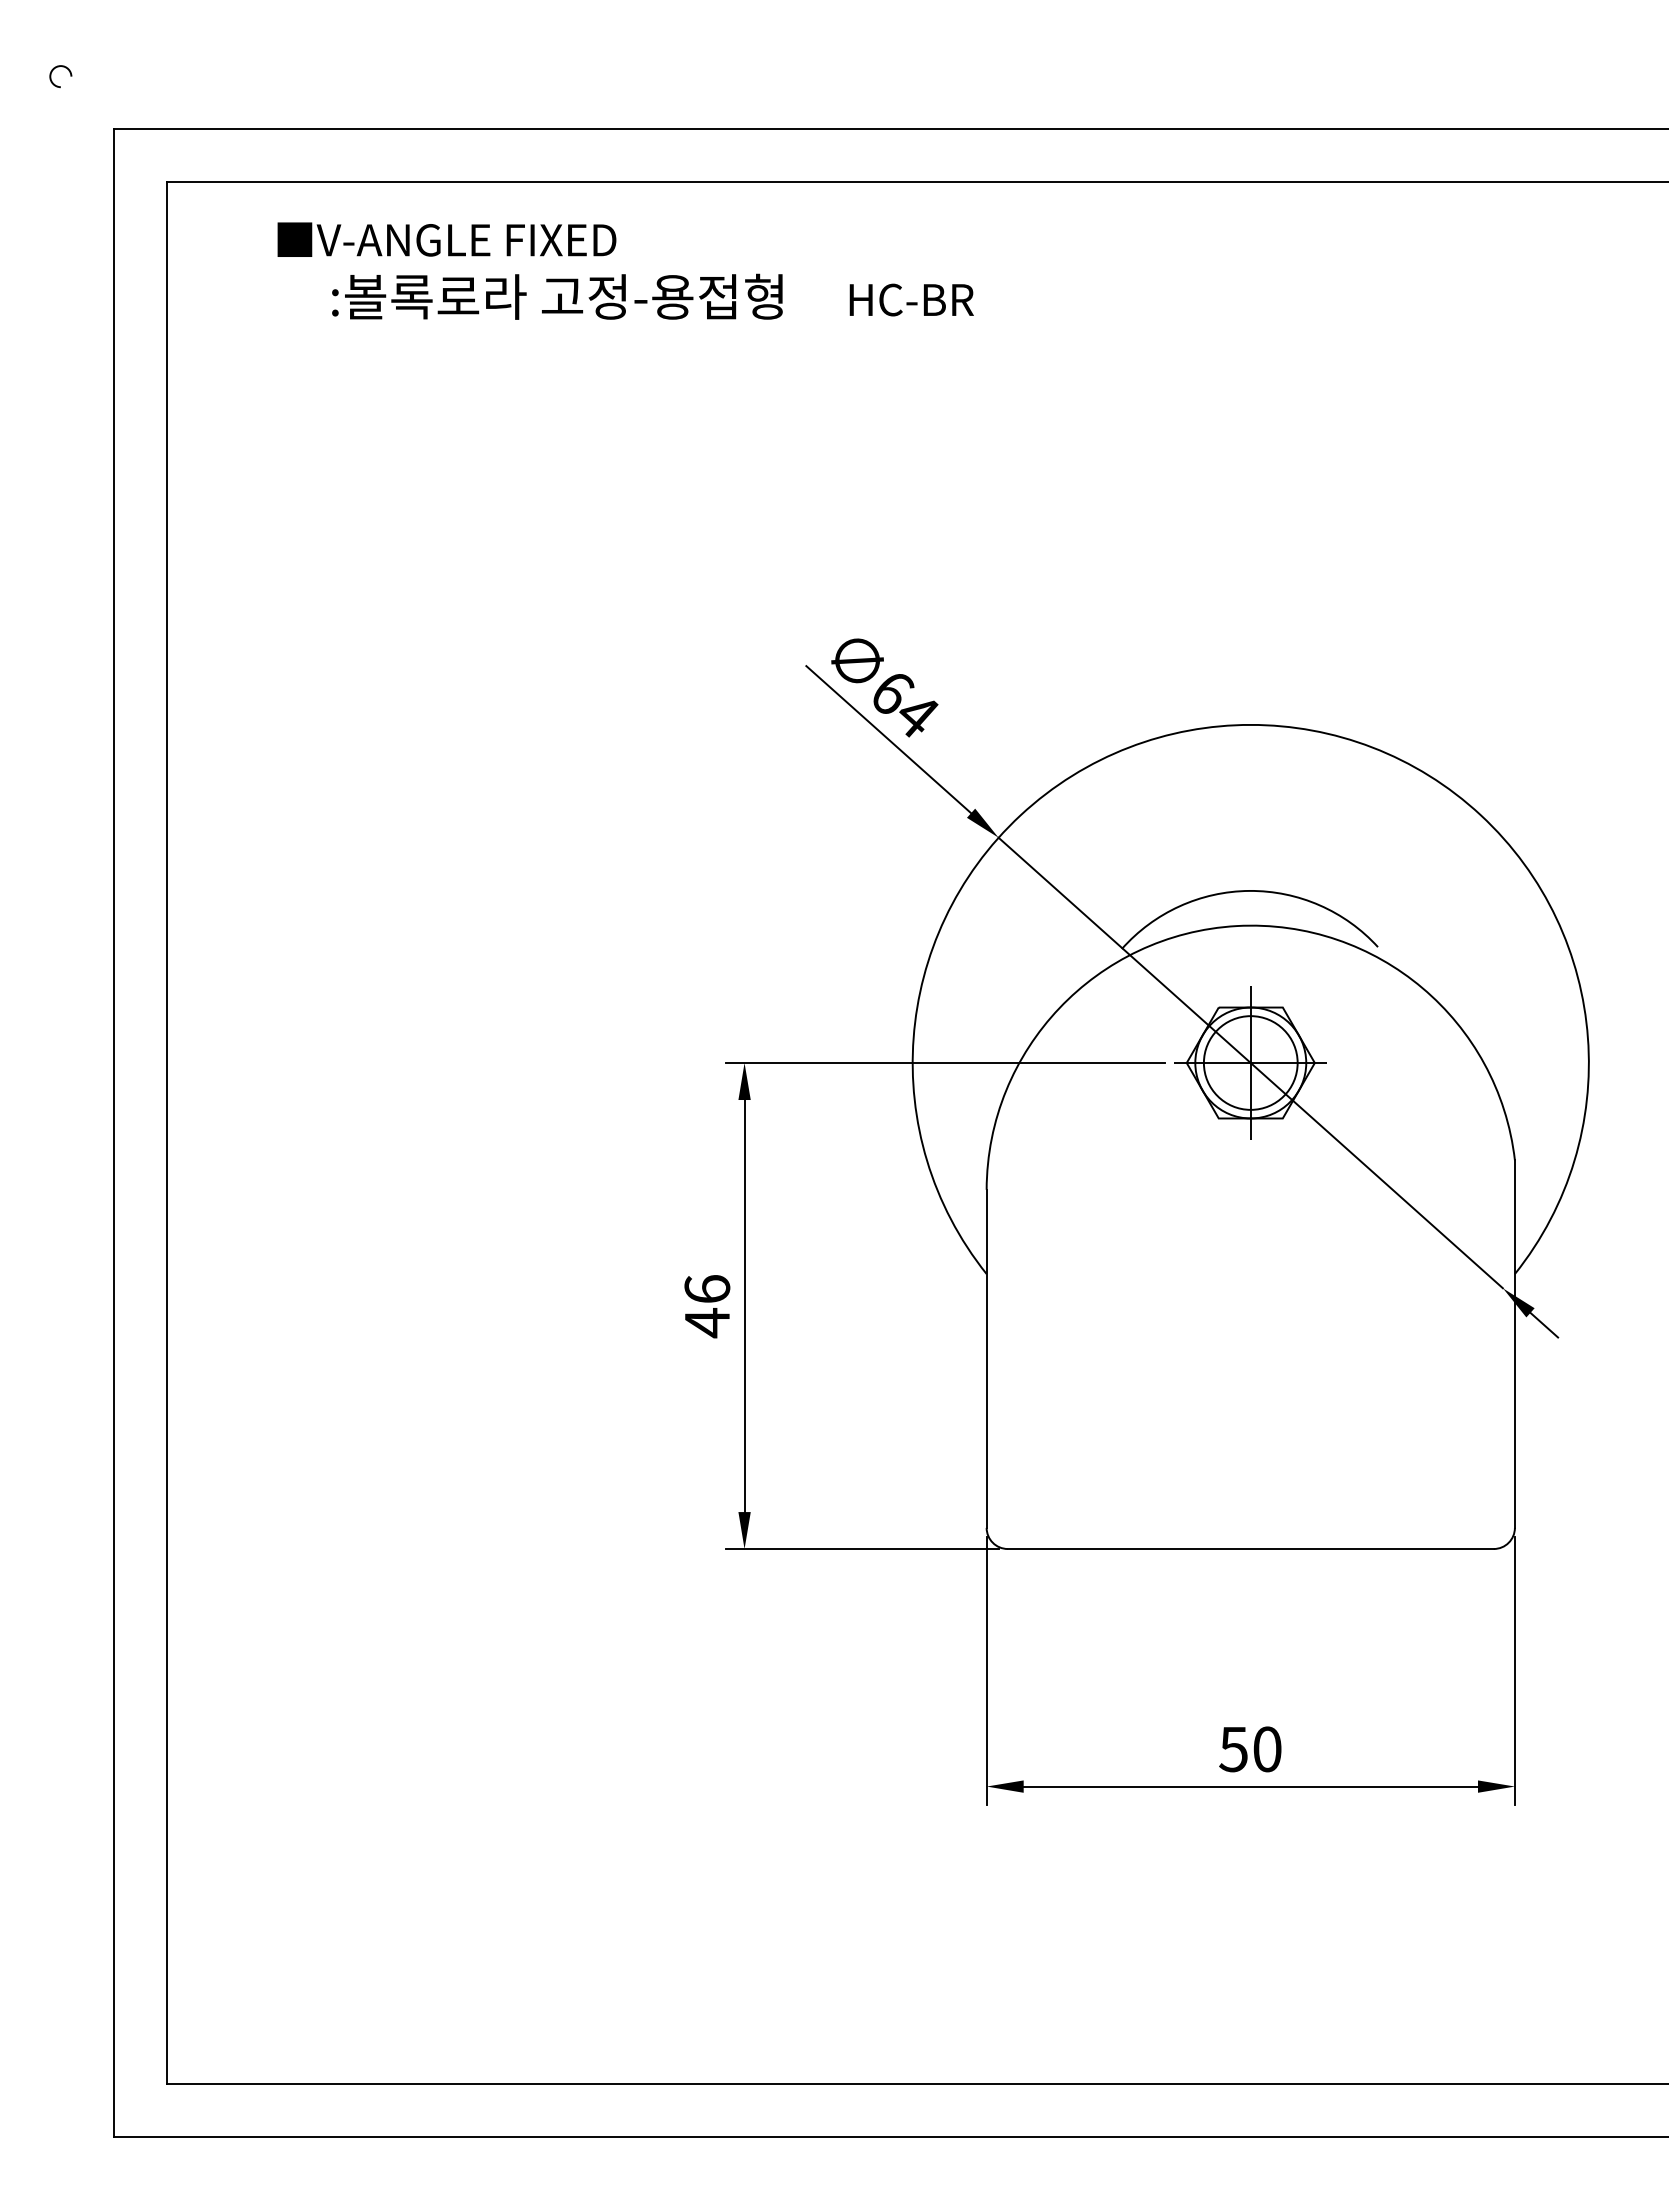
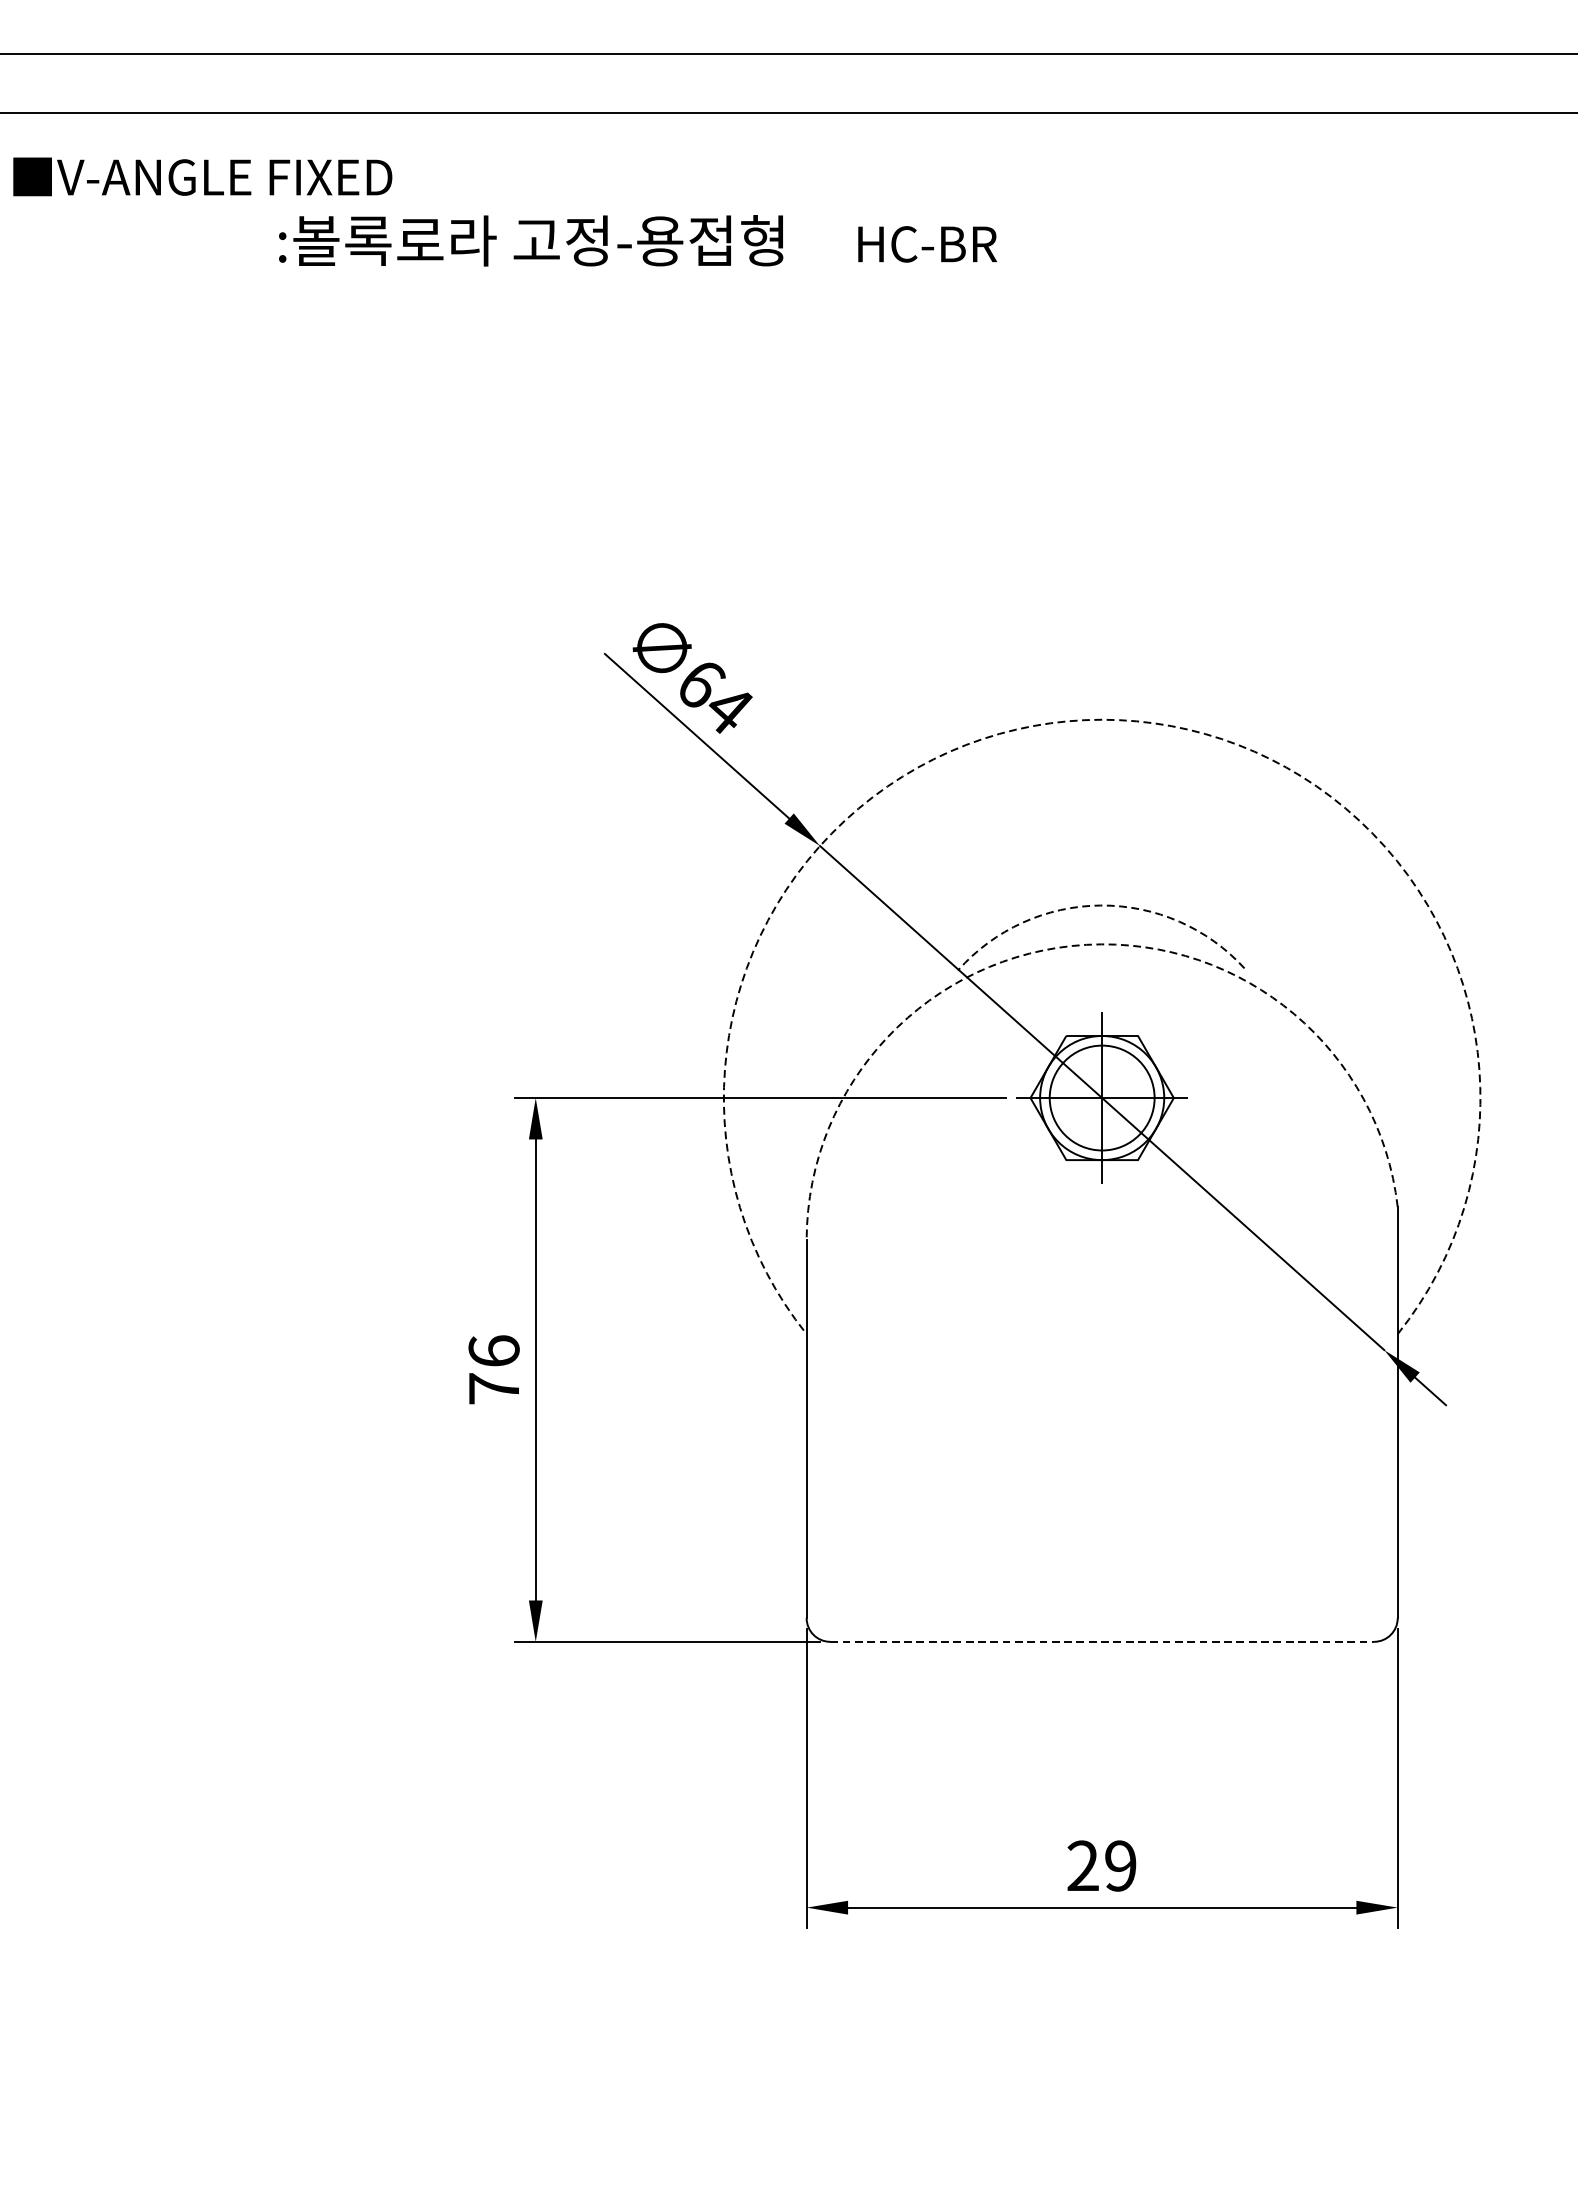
text: (652, 296) -> (637, 240), moved
arc: (1250, 724) -> (1101, 719), solid -> dashed
arc: (1249, 890) -> (1100, 905), solid -> dashed
arc: (1236, 926) -> (1086, 945), solid -> dashed
text: (707, 1323) -> (494, 1389), 46 -> 76
line: (1251, 1549) -> (1102, 1642), solid -> dashed
text: (1250, 1749) -> (1101, 1866), 50 -> 29

